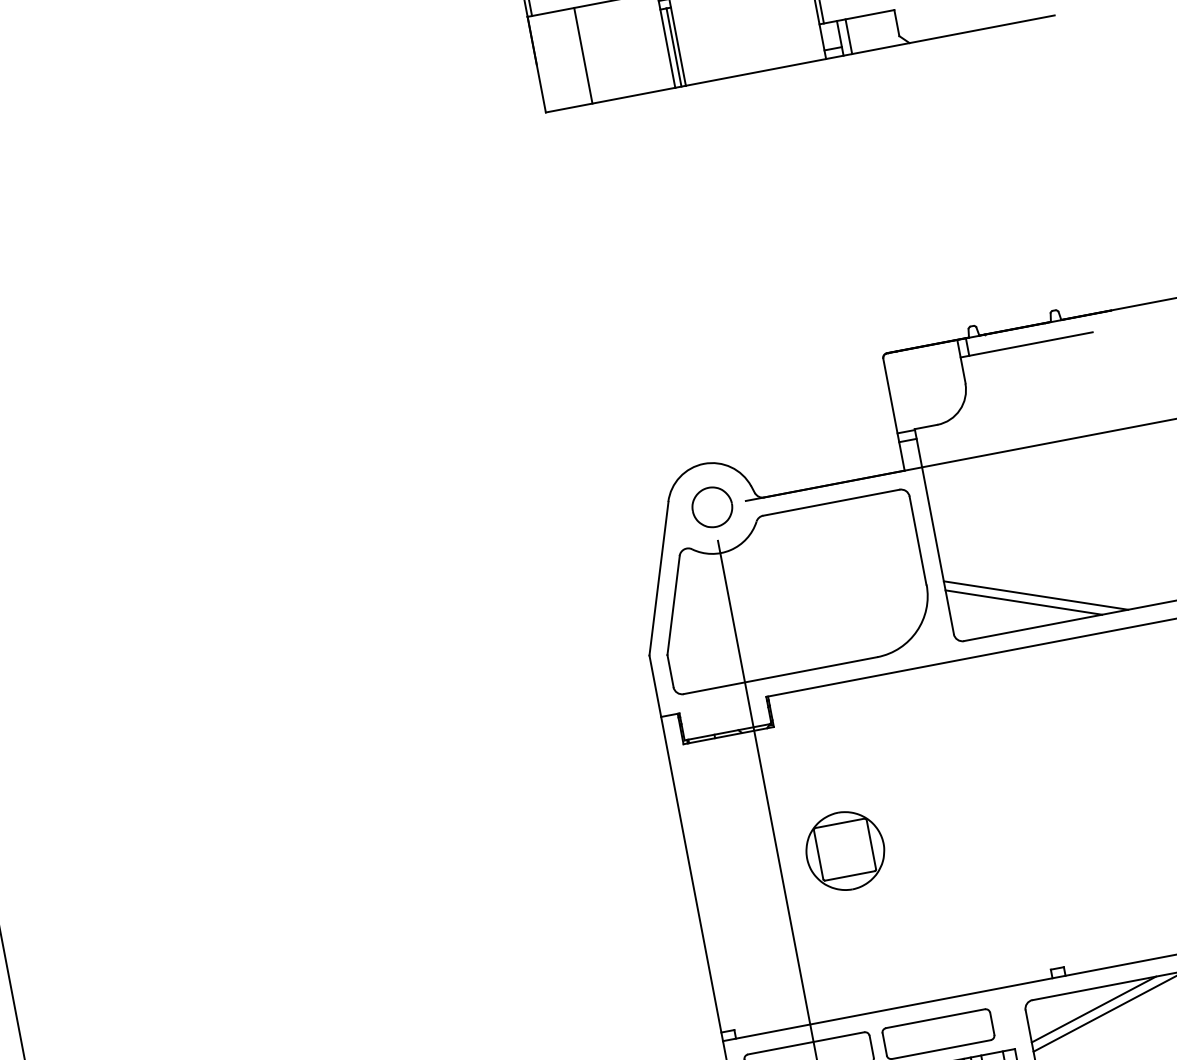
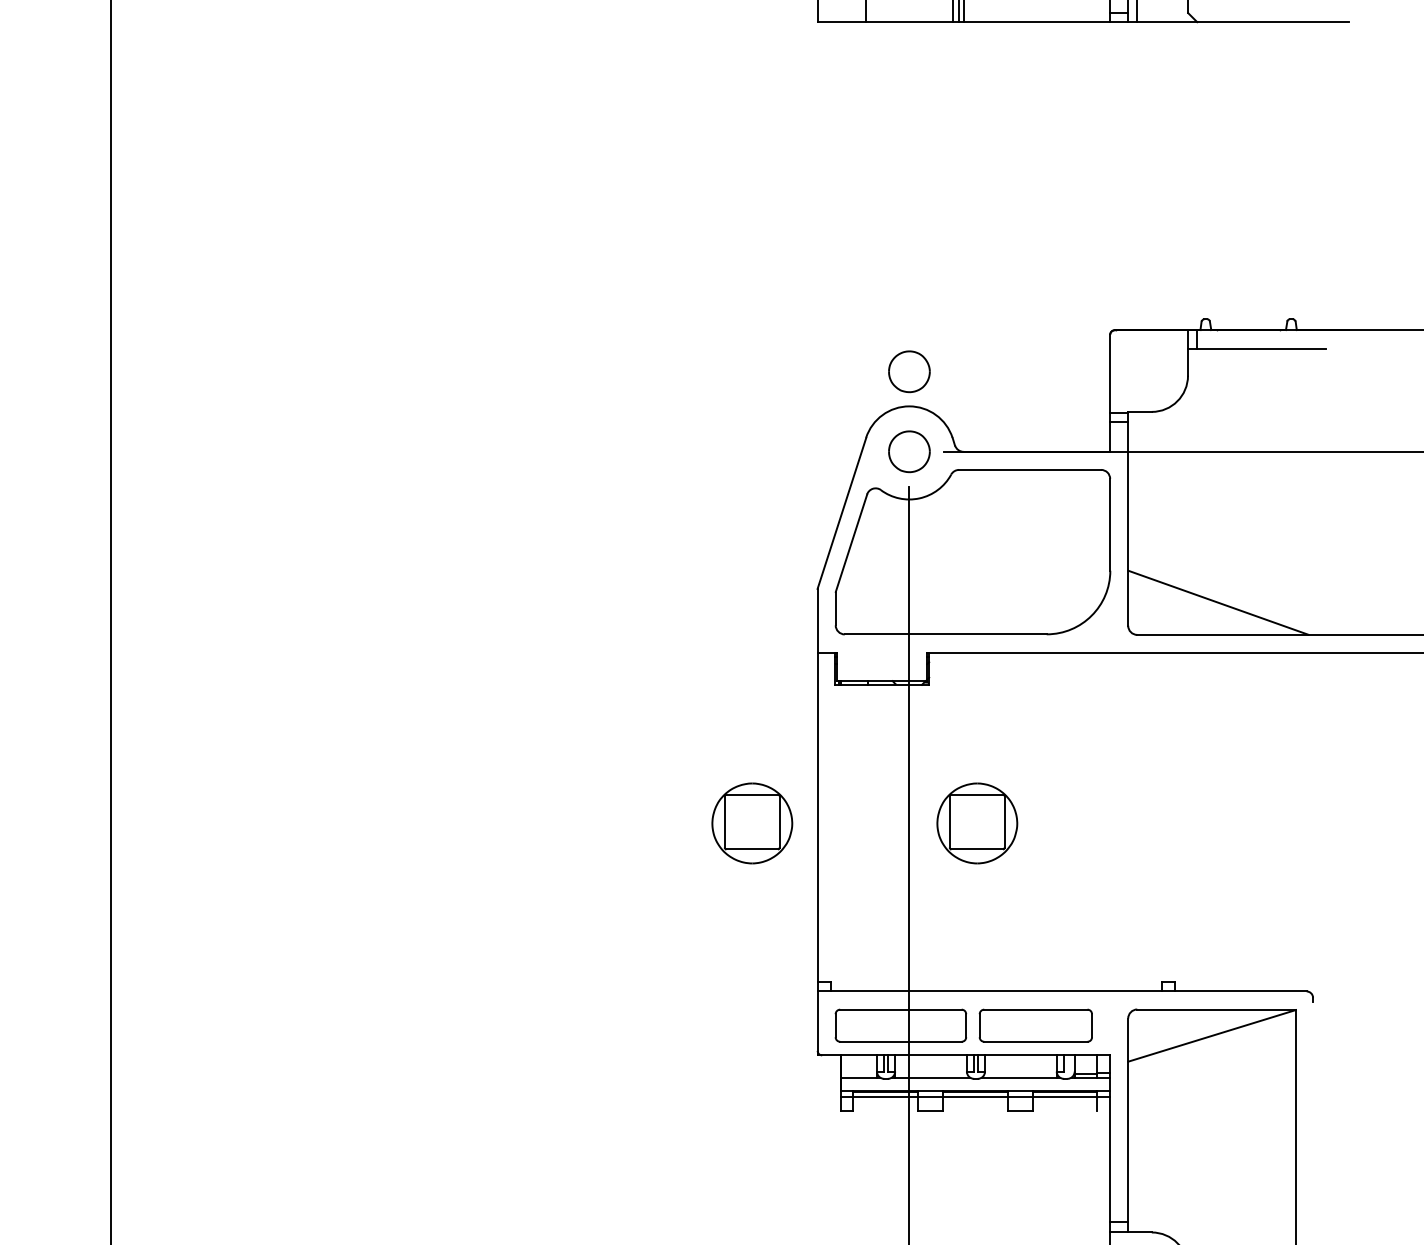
part: (697, 430) -> (909, 371), added
line: (1023, 602) -> (1204, 607), removed
part: (629, 892) -> (752, 823), added
line: (1094, 1009) -> (1197, 1030), removed

